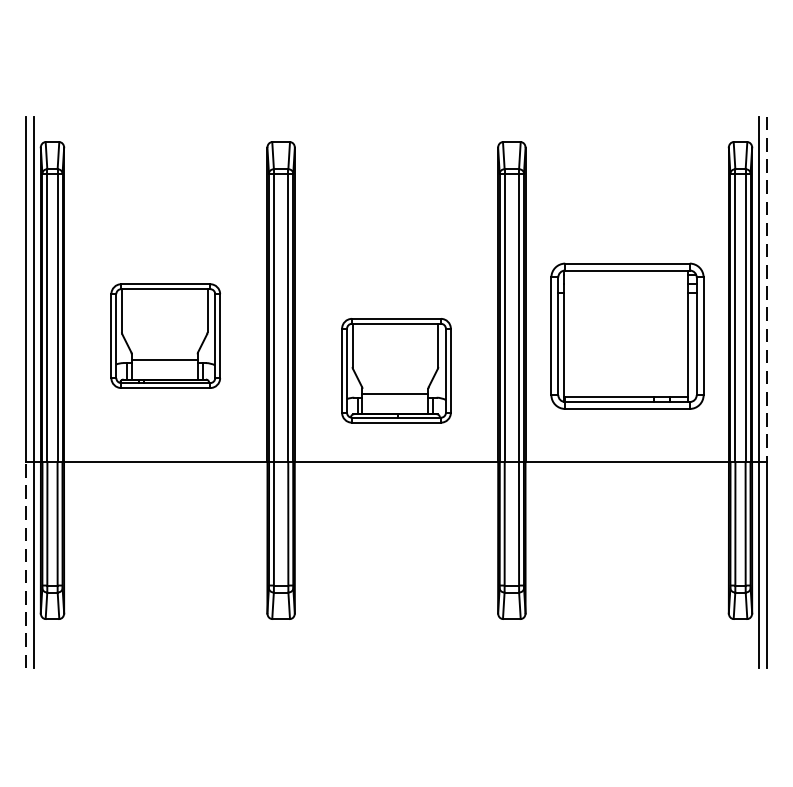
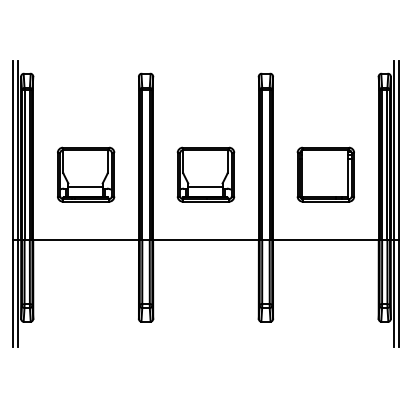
line: (766, 289) -> (398, 150), dashed -> solid
part: (626, 335) -> (325, 174), size x0.71
part: (395, 370) -> (205, 174), moved
line: (26, 564) -> (13, 293), dashed -> solid

